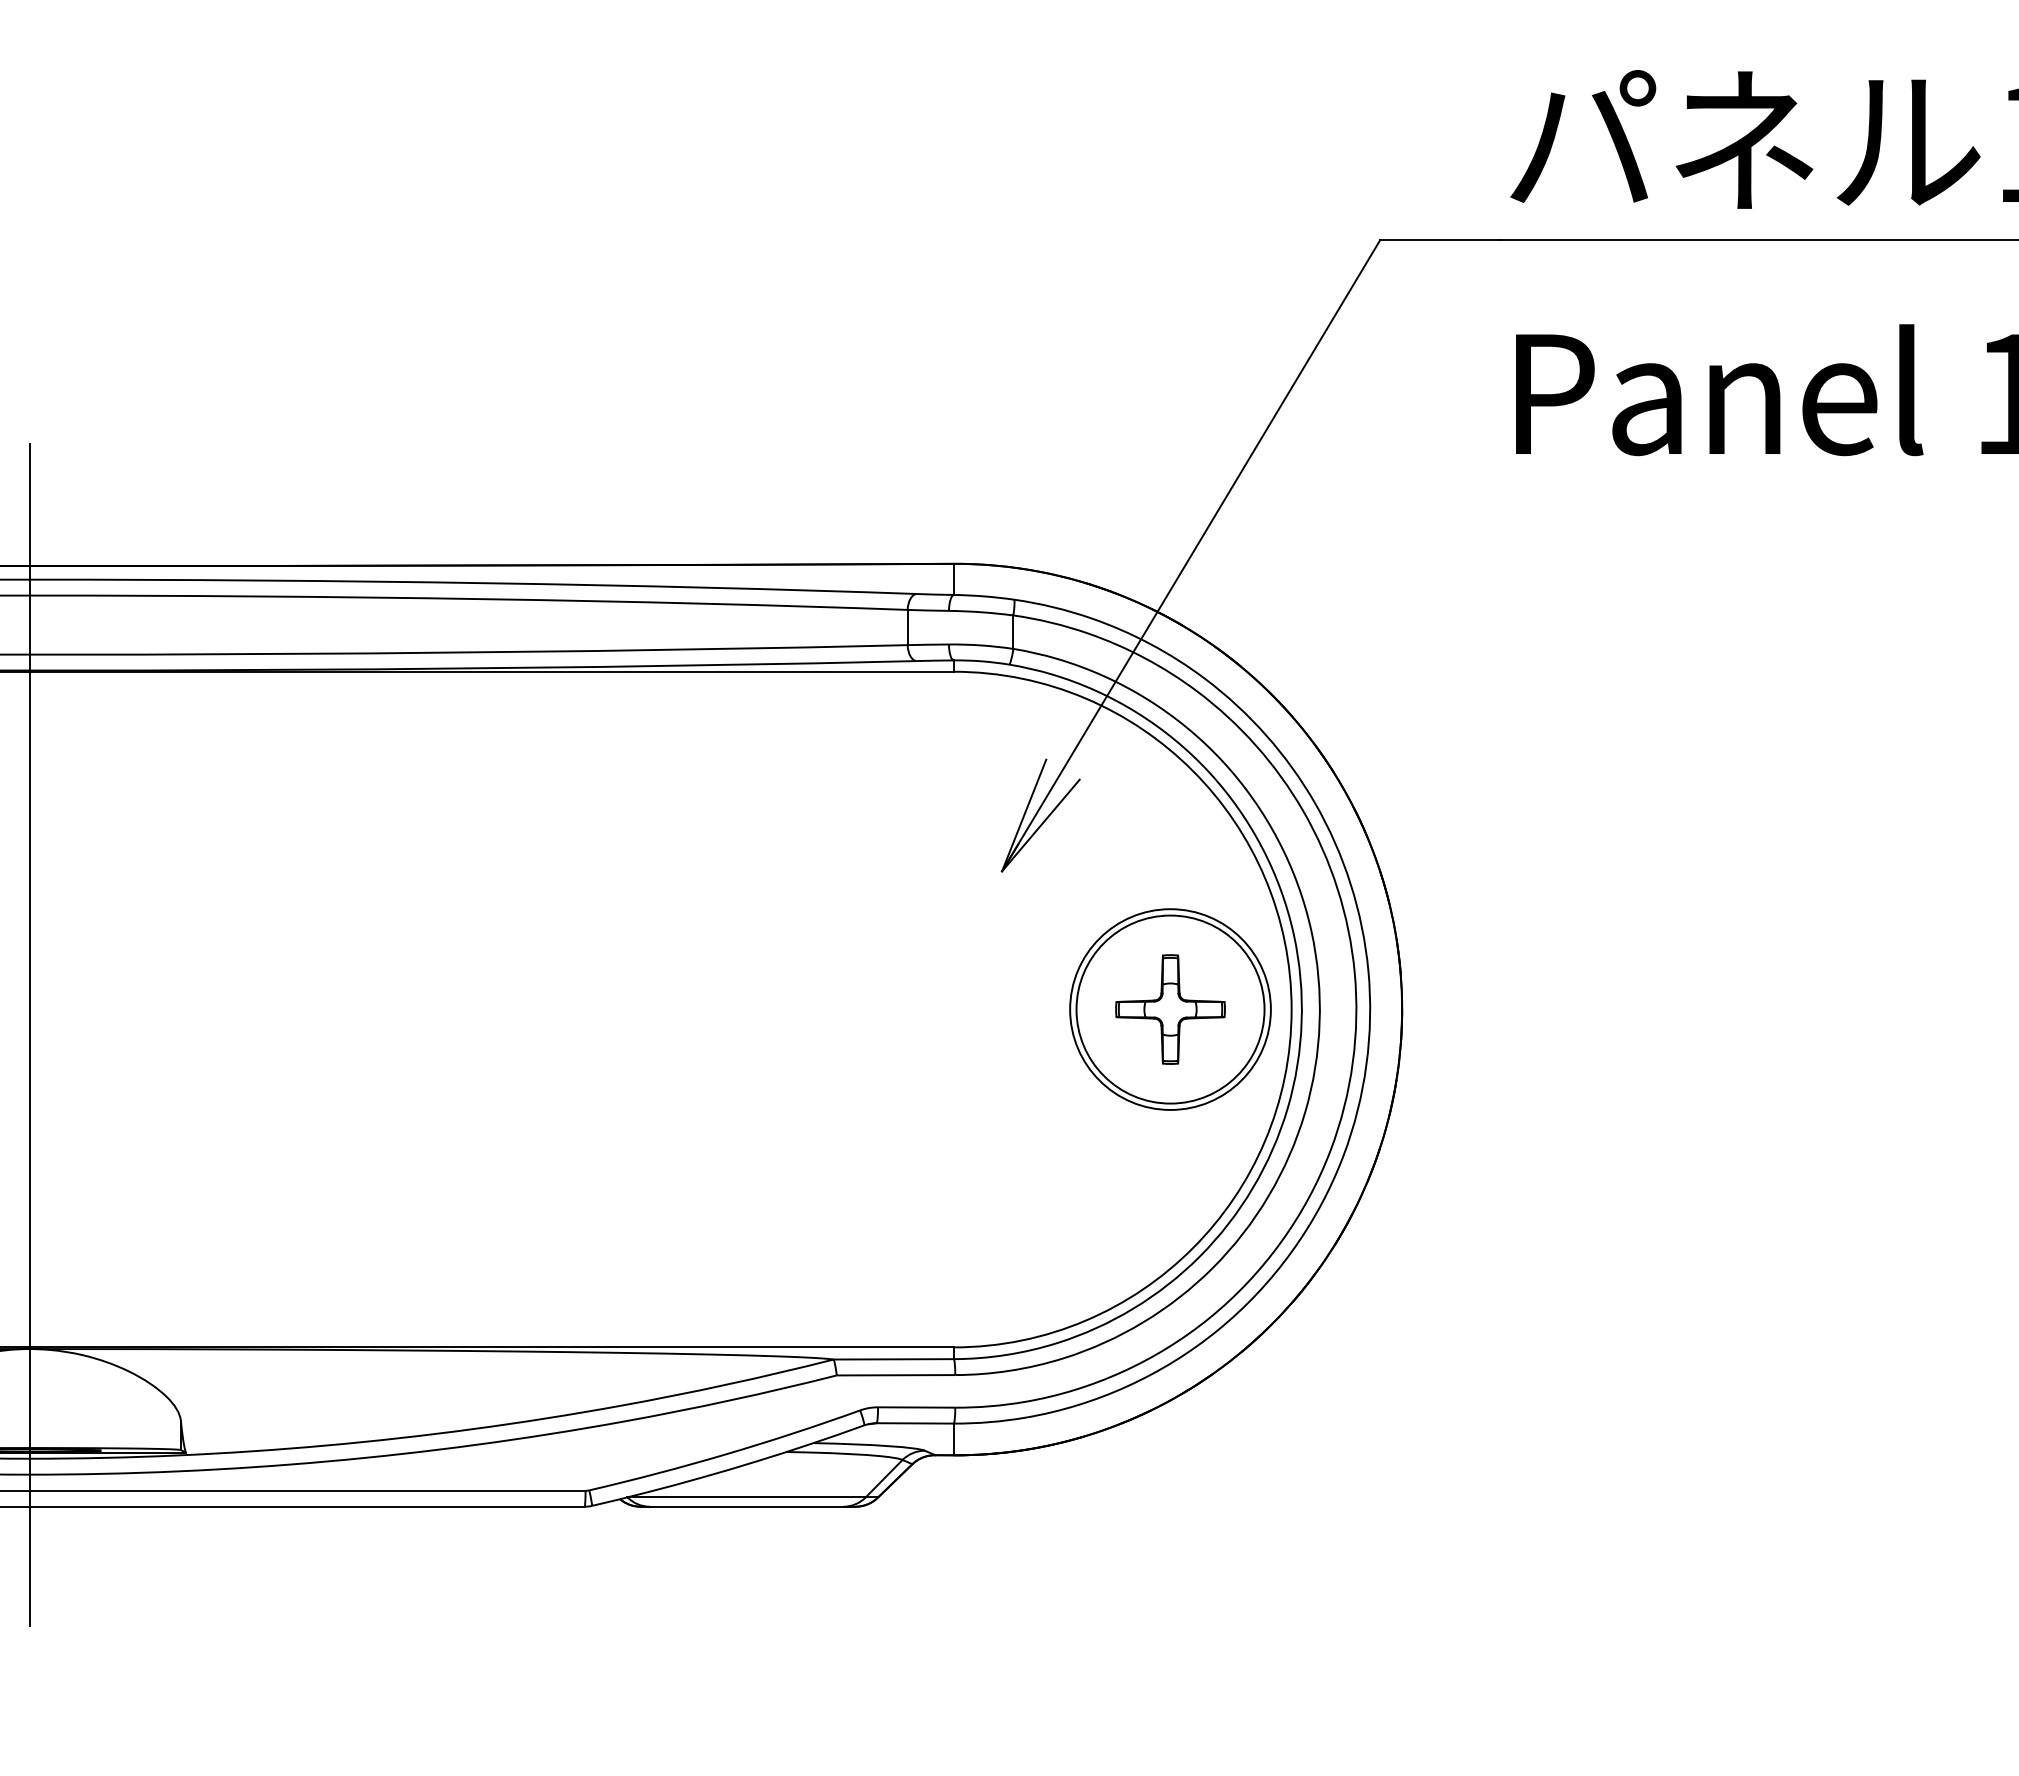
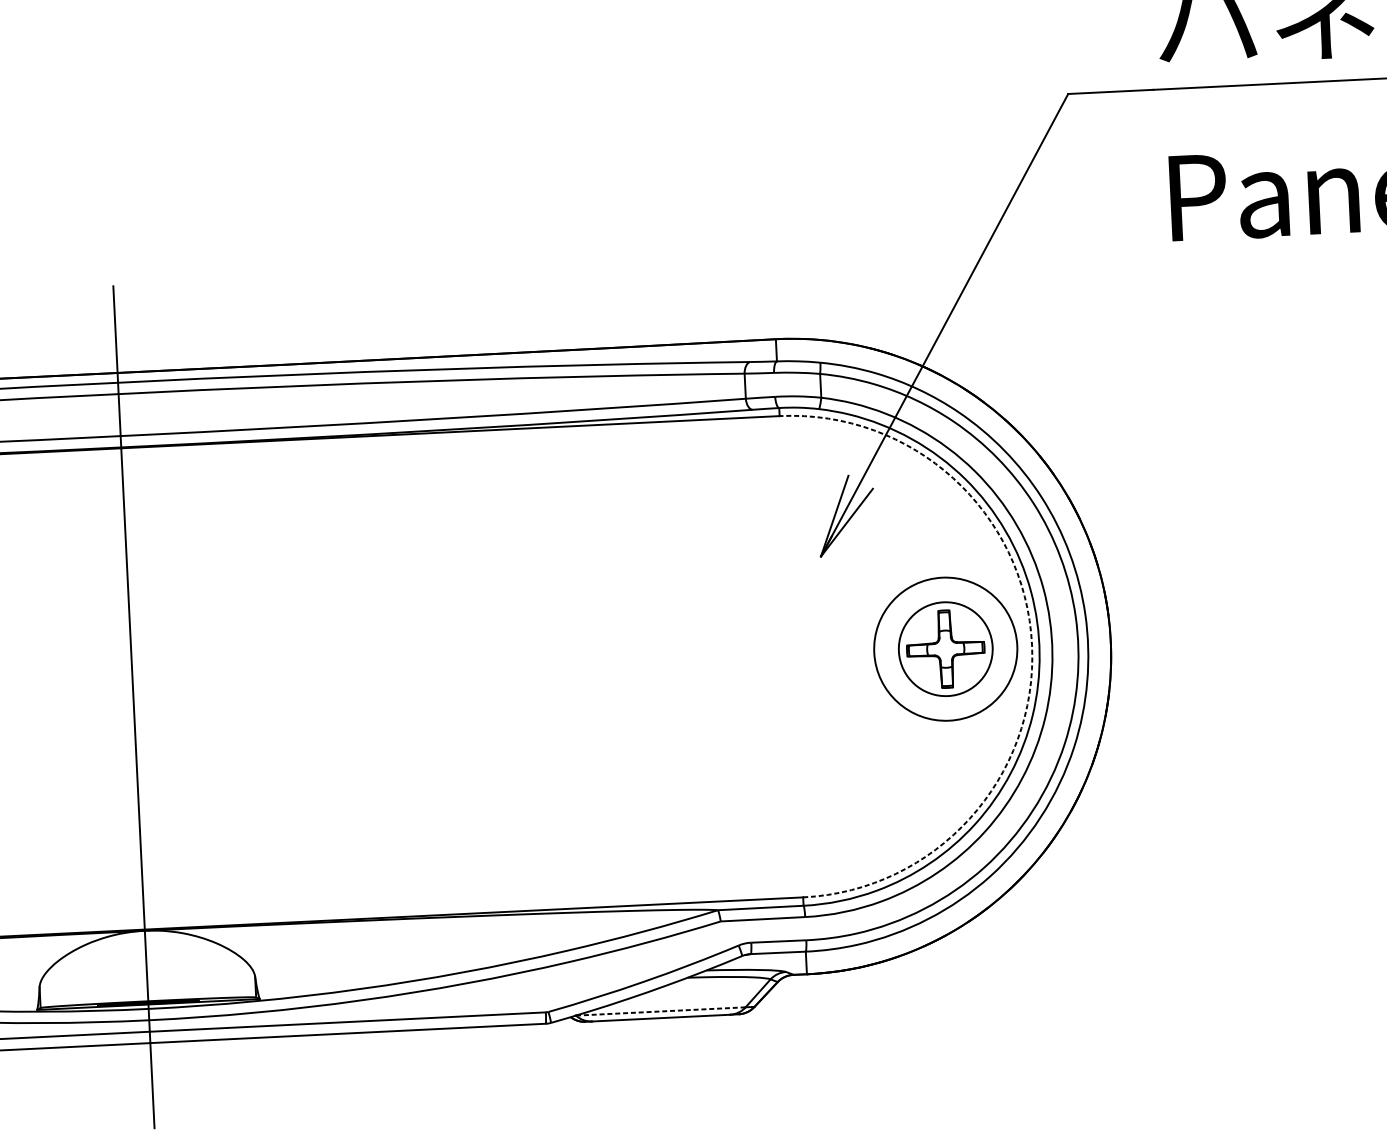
circle: (1170, 1009) -> (945, 649), size x0.7
arc: (1291, 1009) -> (1031, 644), solid -> dashed
line: (747, 1497) -> (661, 1011), solid -> dashed

